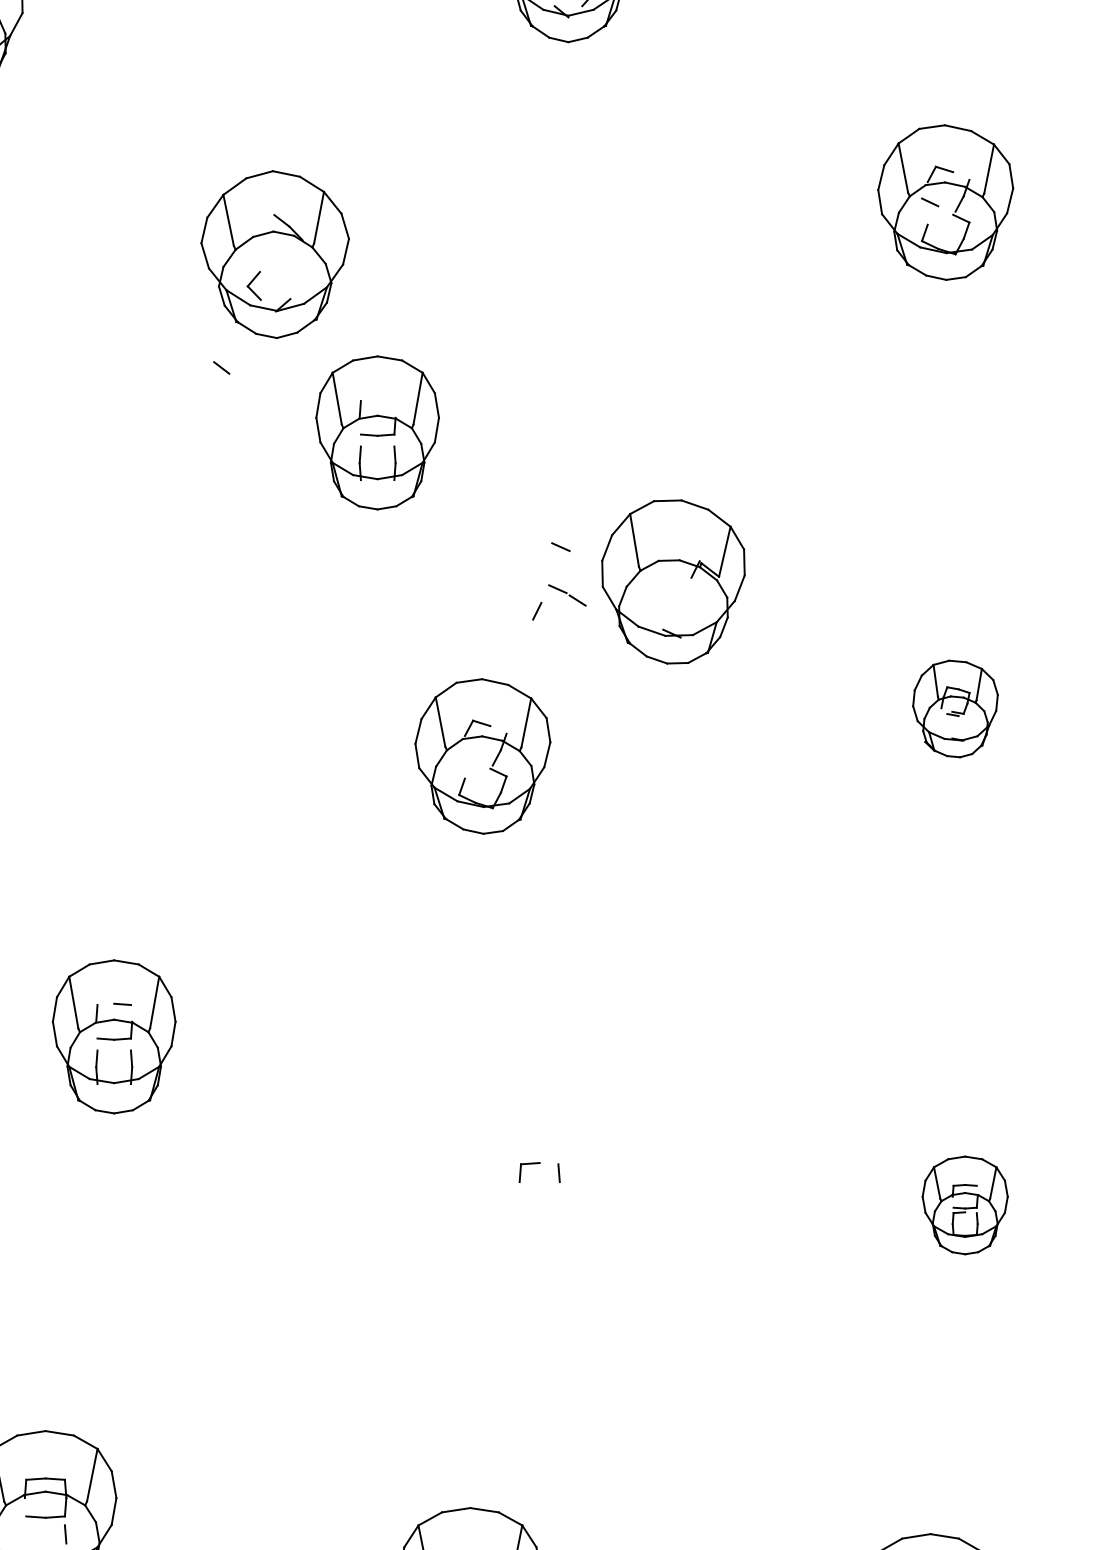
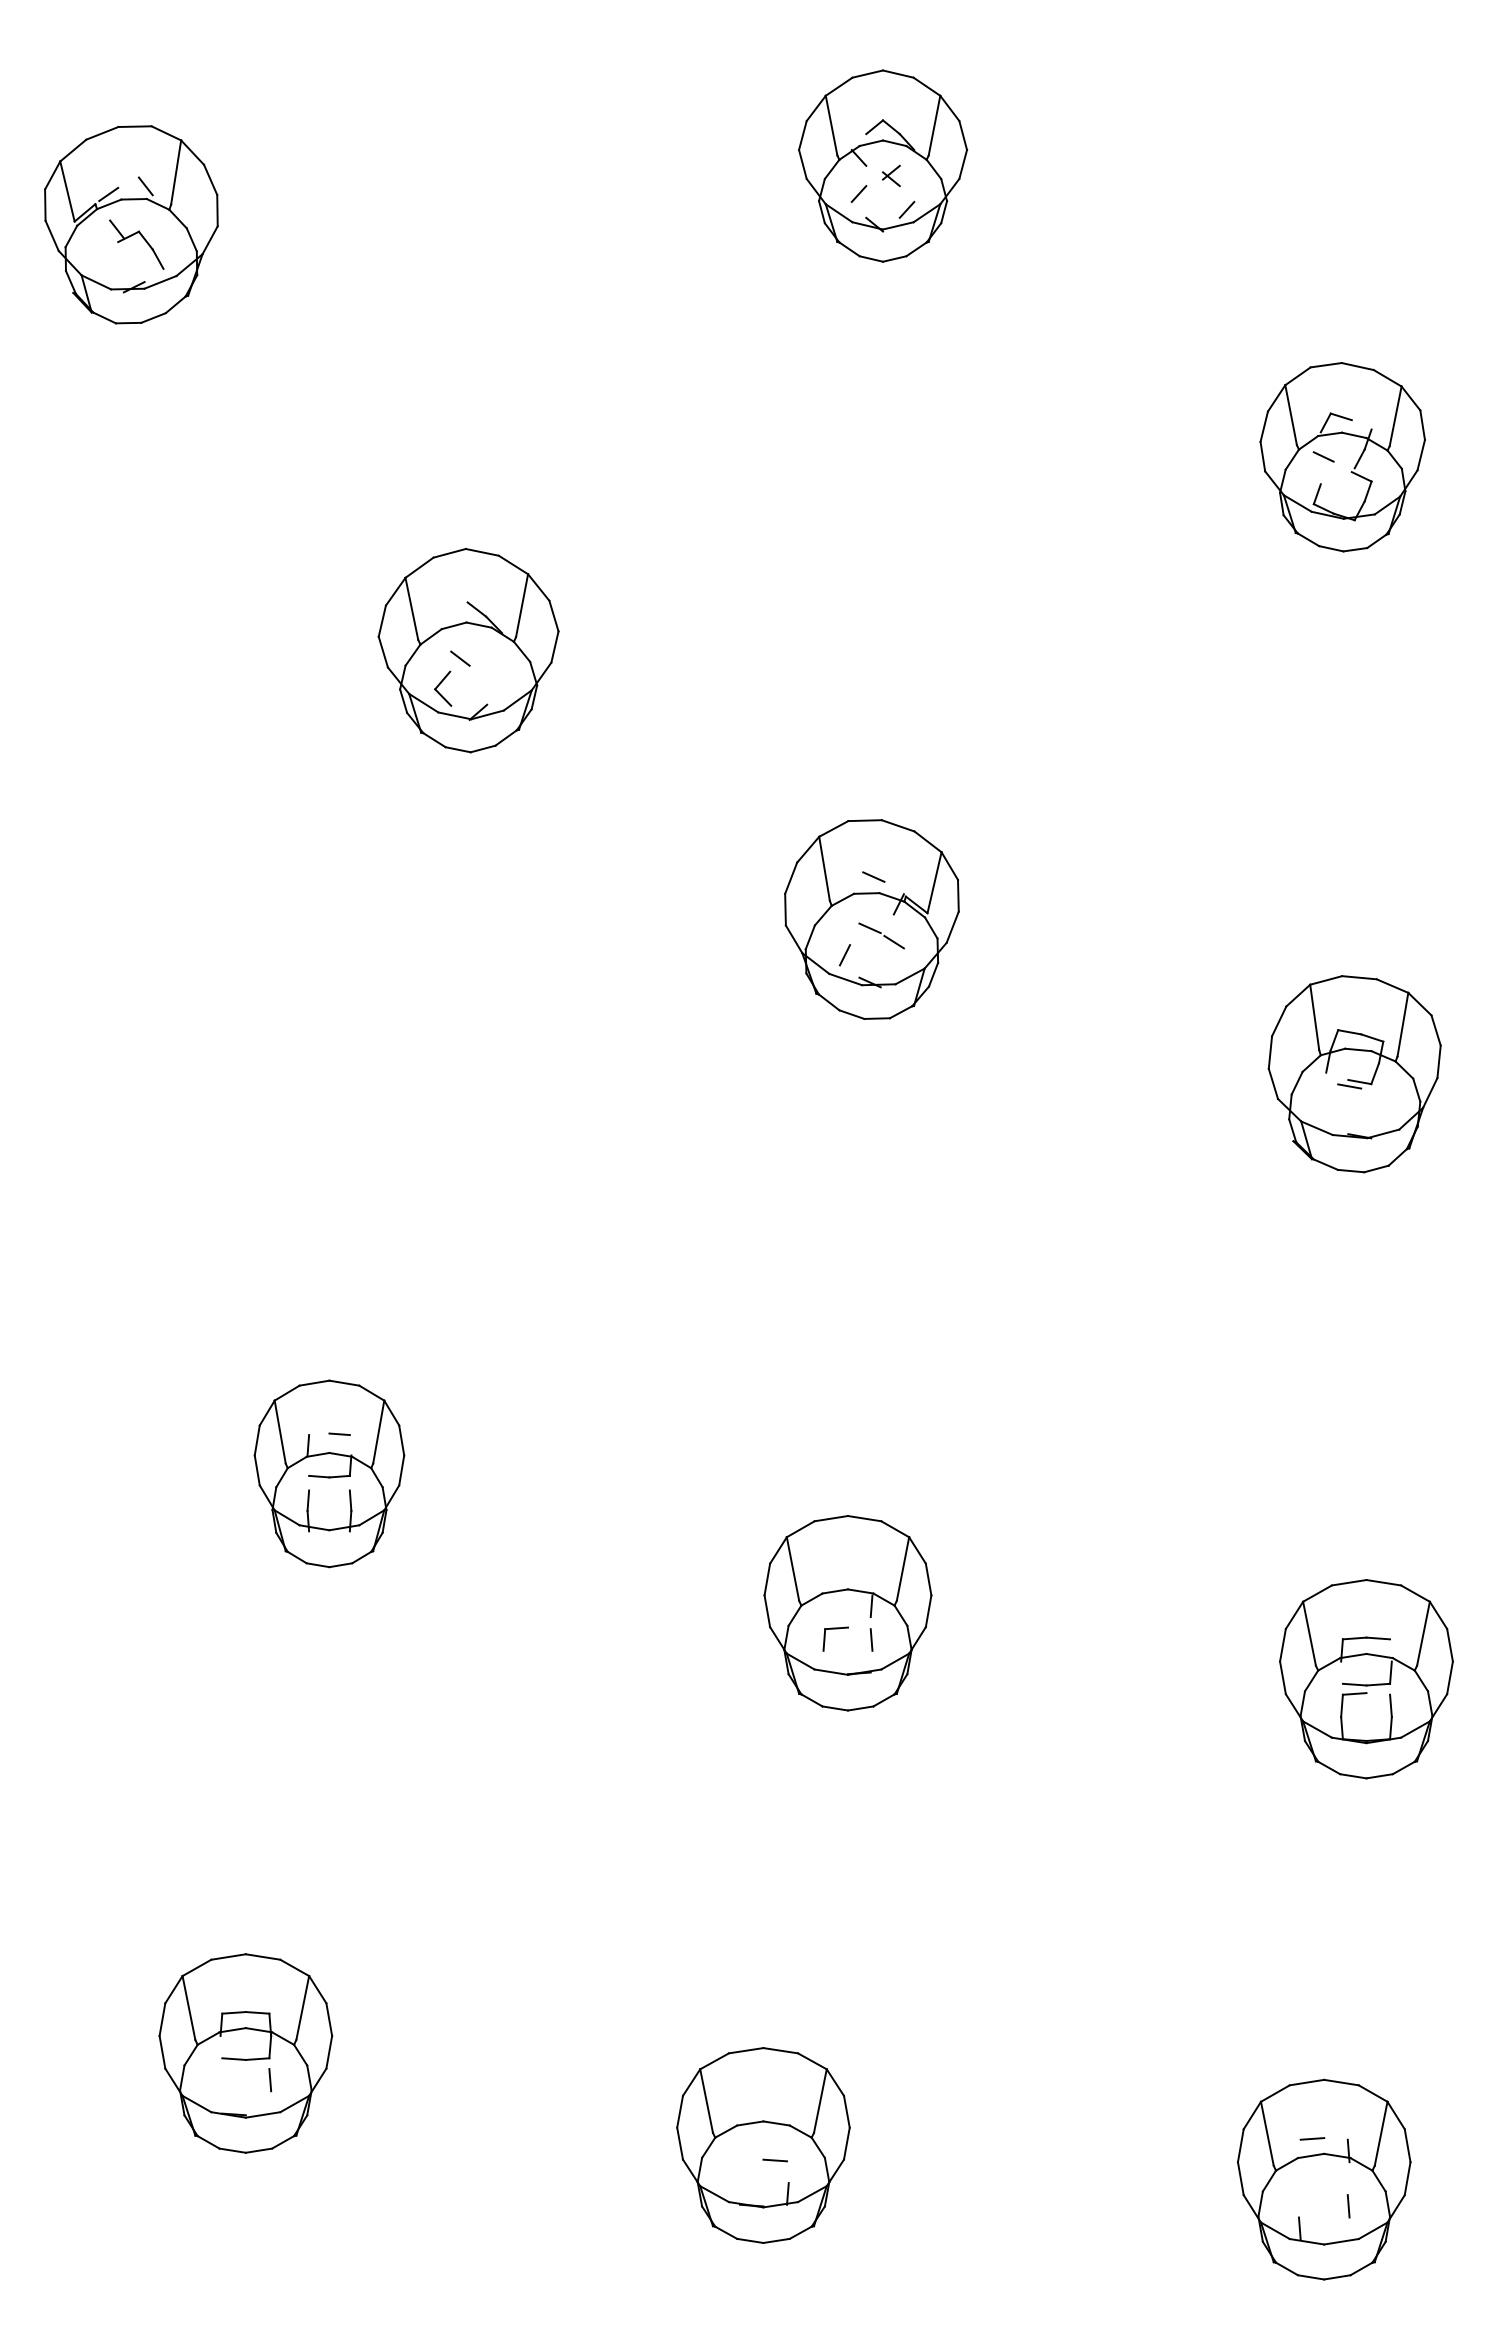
part: (275, 254) -> (468, 650), moved
part: (377, 432) -> (650, 737), removed
part: (673, 581) -> (871, 919), moved
part: (955, 709) -> (1354, 1074), size x1.67
part: (482, 756) -> (778, 1132), removed
part: (539, 1151) -> (847, 1613), added
part: (965, 1205) -> (1366, 1679), size x1.67

